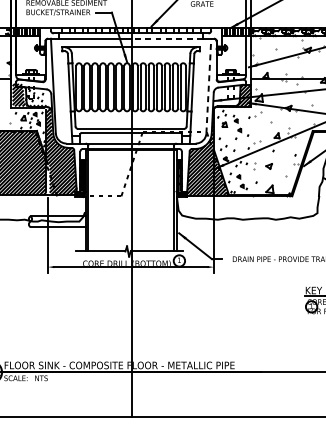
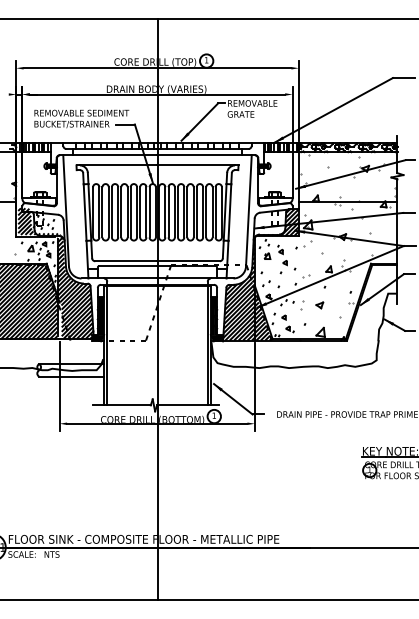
line: (166, 38) -> (199, 155), dashed -> solid
line: (208, 85) -> (248, 210), dashed -> solid

